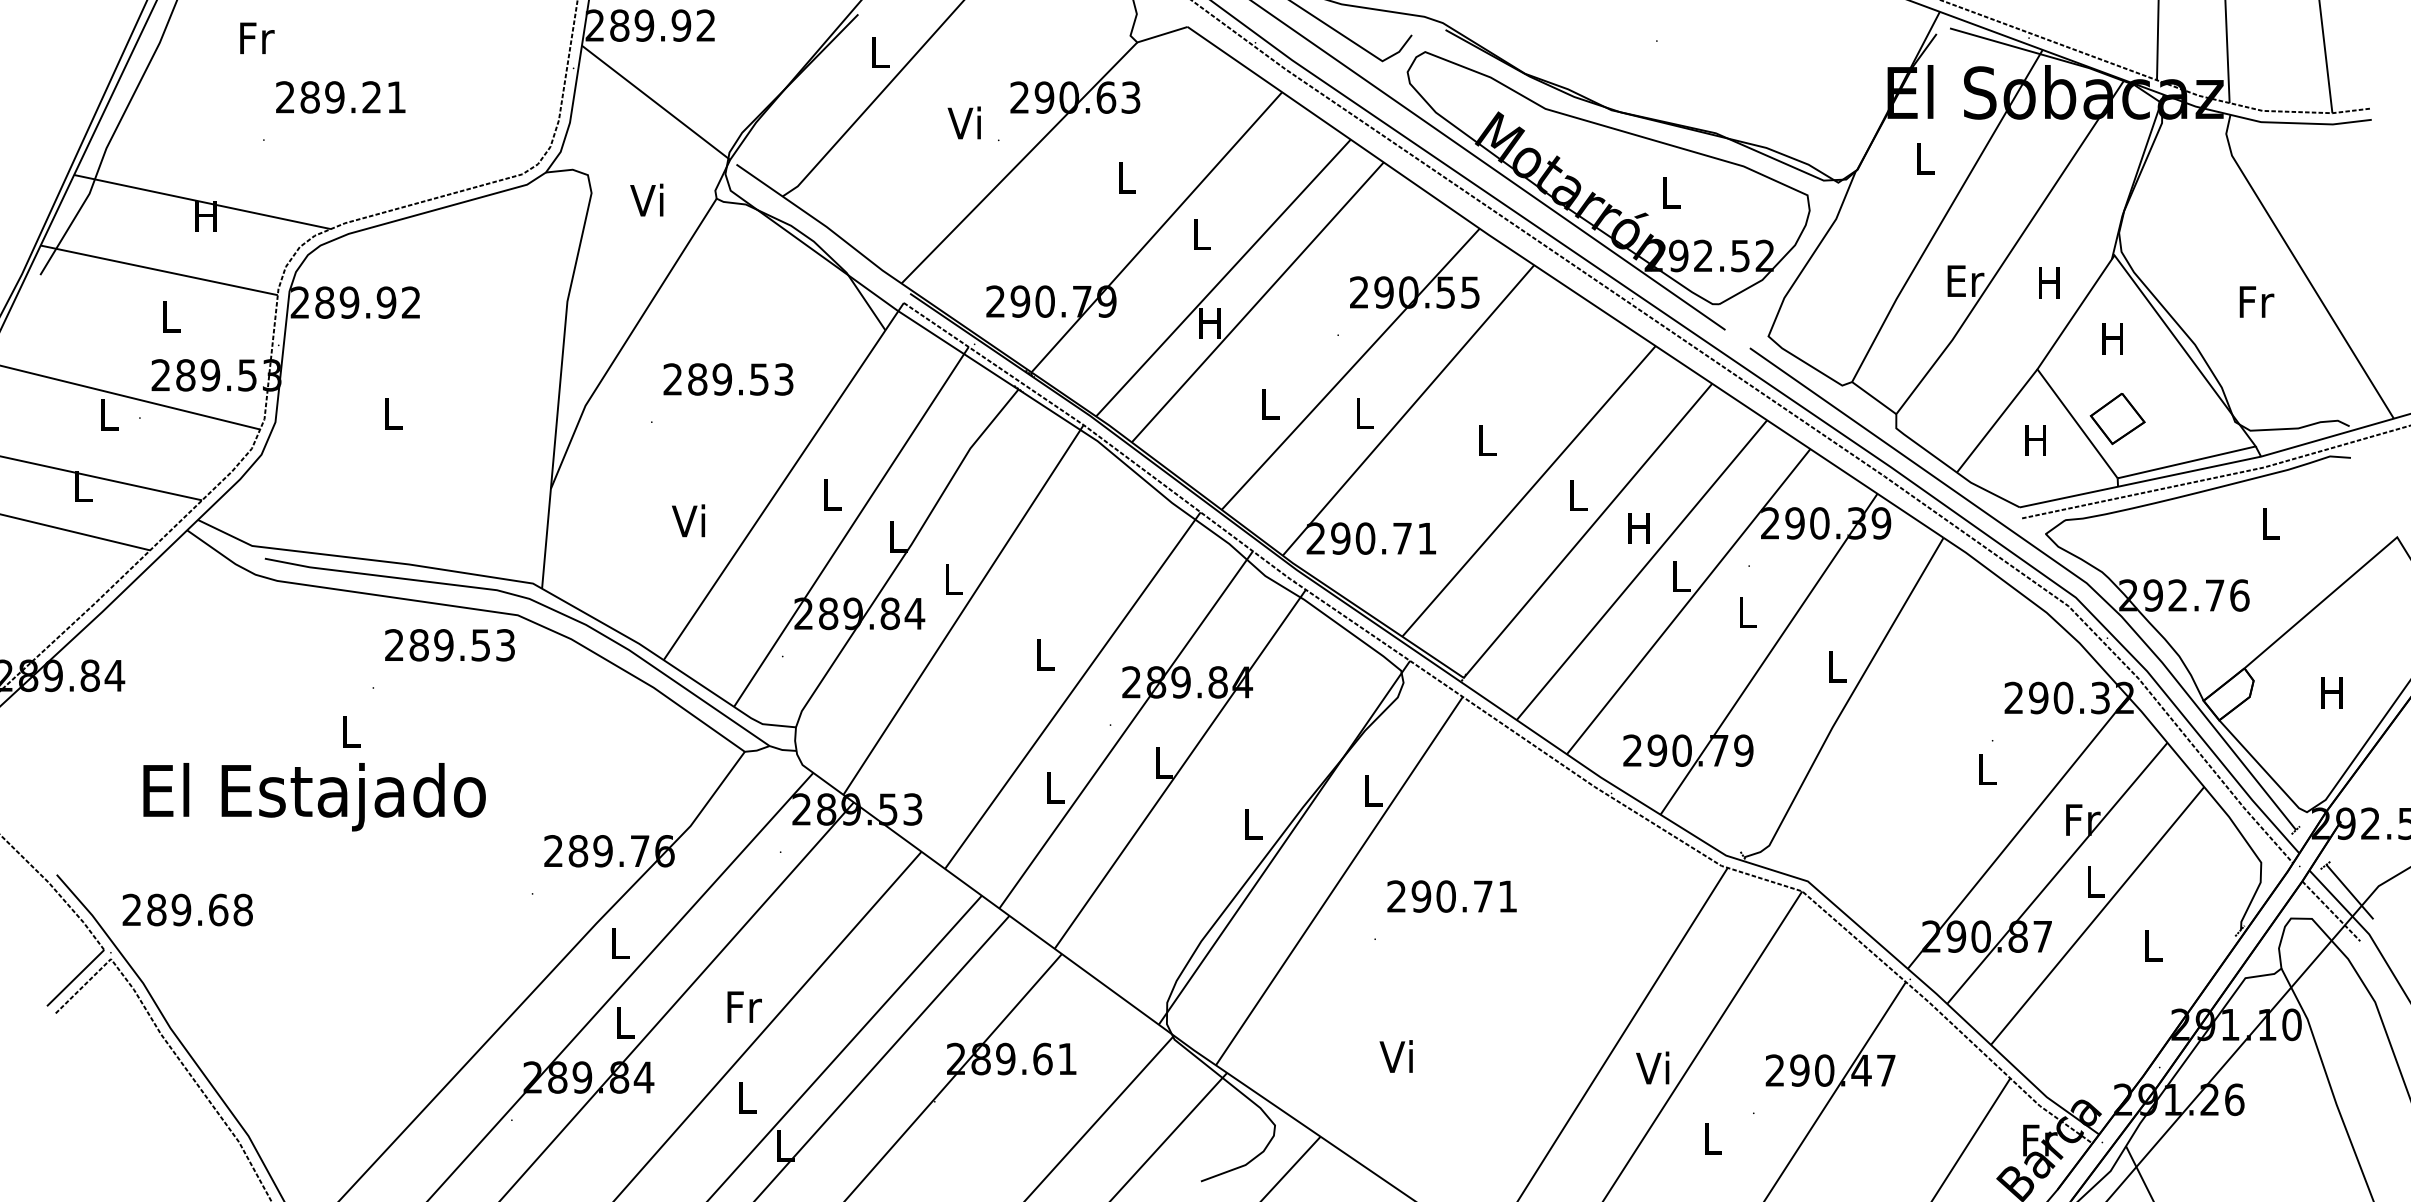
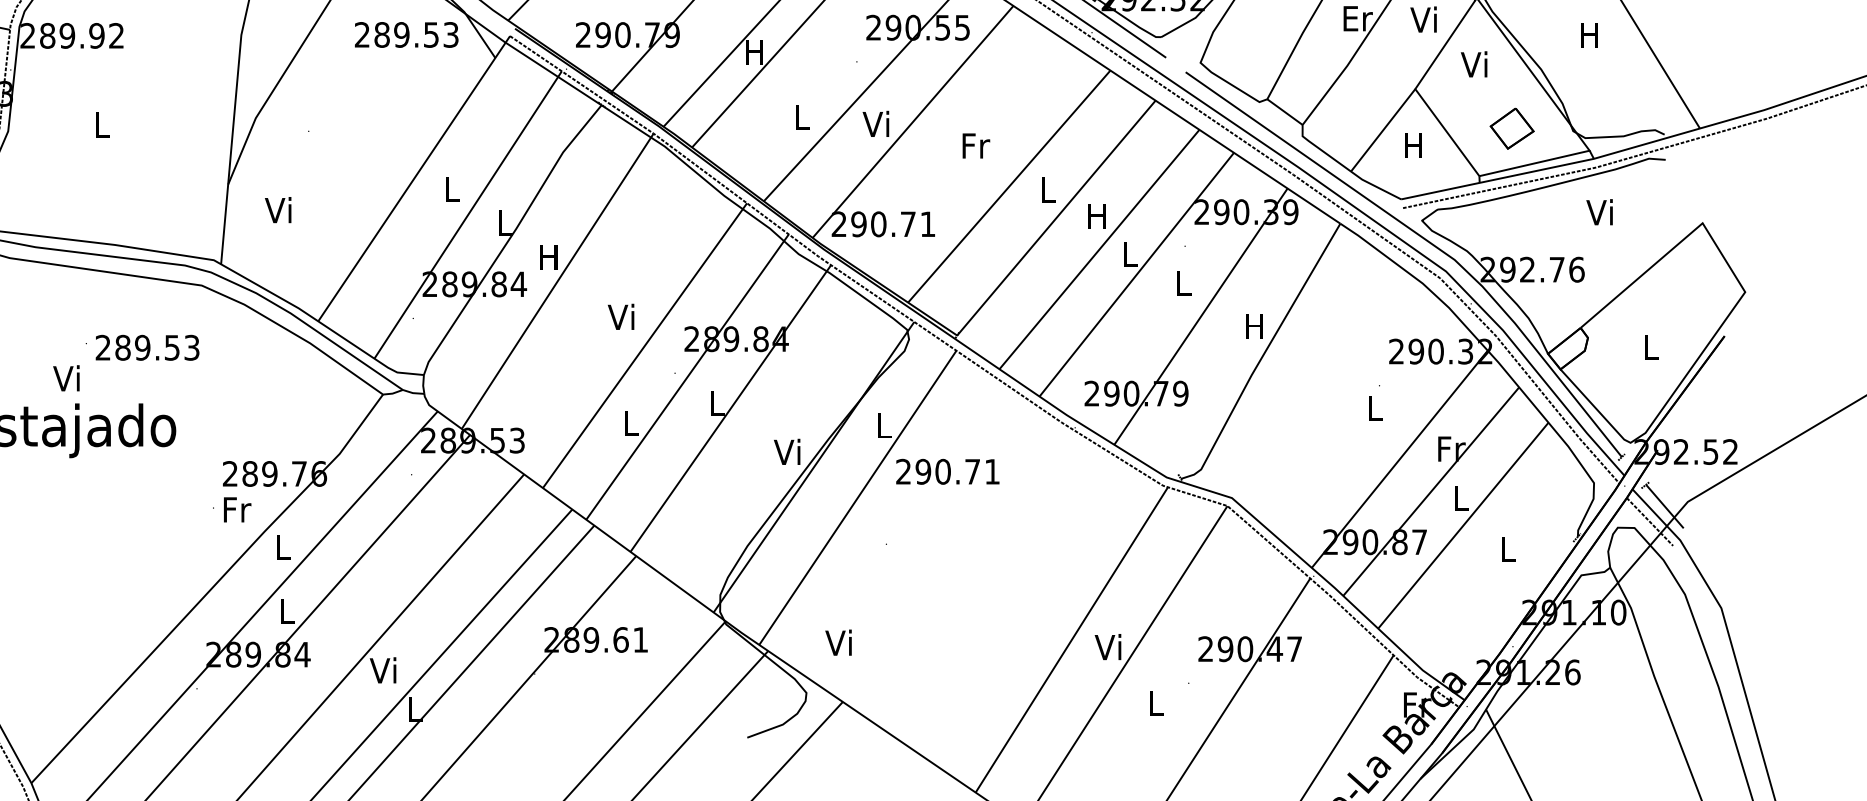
text: (2047, 281) -> (1423, 18), H -> Vi
text: (2256, 301) -> (1590, 34), Fr -> H
text: (2110, 337) -> (1473, 63), H -> Vi
text: (728, 379) -> (406, 34), moved
text: (1361, 412) -> (875, 123), L -> Vi
part: (2117, 419) -> (1511, 129), moved
text: (1487, 440) -> (976, 145), L -> Fr
text: (688, 520) -> (278, 209), moved
text: (2267, 523) -> (1599, 212), L -> Vi
text: (952, 579) -> (548, 256), L -> H
text: (449, 645) -> (147, 348), moved
text: (1042, 654) -> (620, 316), L -> Vi
text: (1835, 666) -> (1254, 326), L -> H
text: (2331, 692) -> (1650, 347), H -> L
text: (347, 731) -> (65, 378), L -> Vi
text: (1250, 823) -> (786, 451), L -> Vi
text: (1451, 896) -> (947, 471), moved
text: (744, 1006) -> (237, 509), moved
text: (1395, 1056) -> (837, 642), moved
text: (744, 1096) -> (382, 669), L -> Vi

